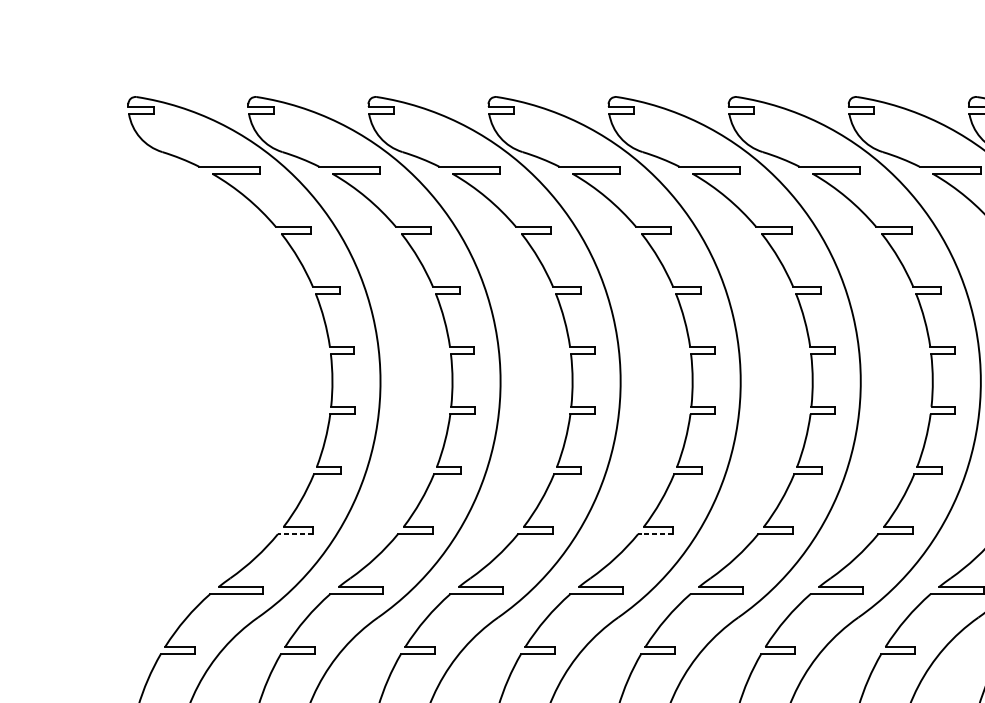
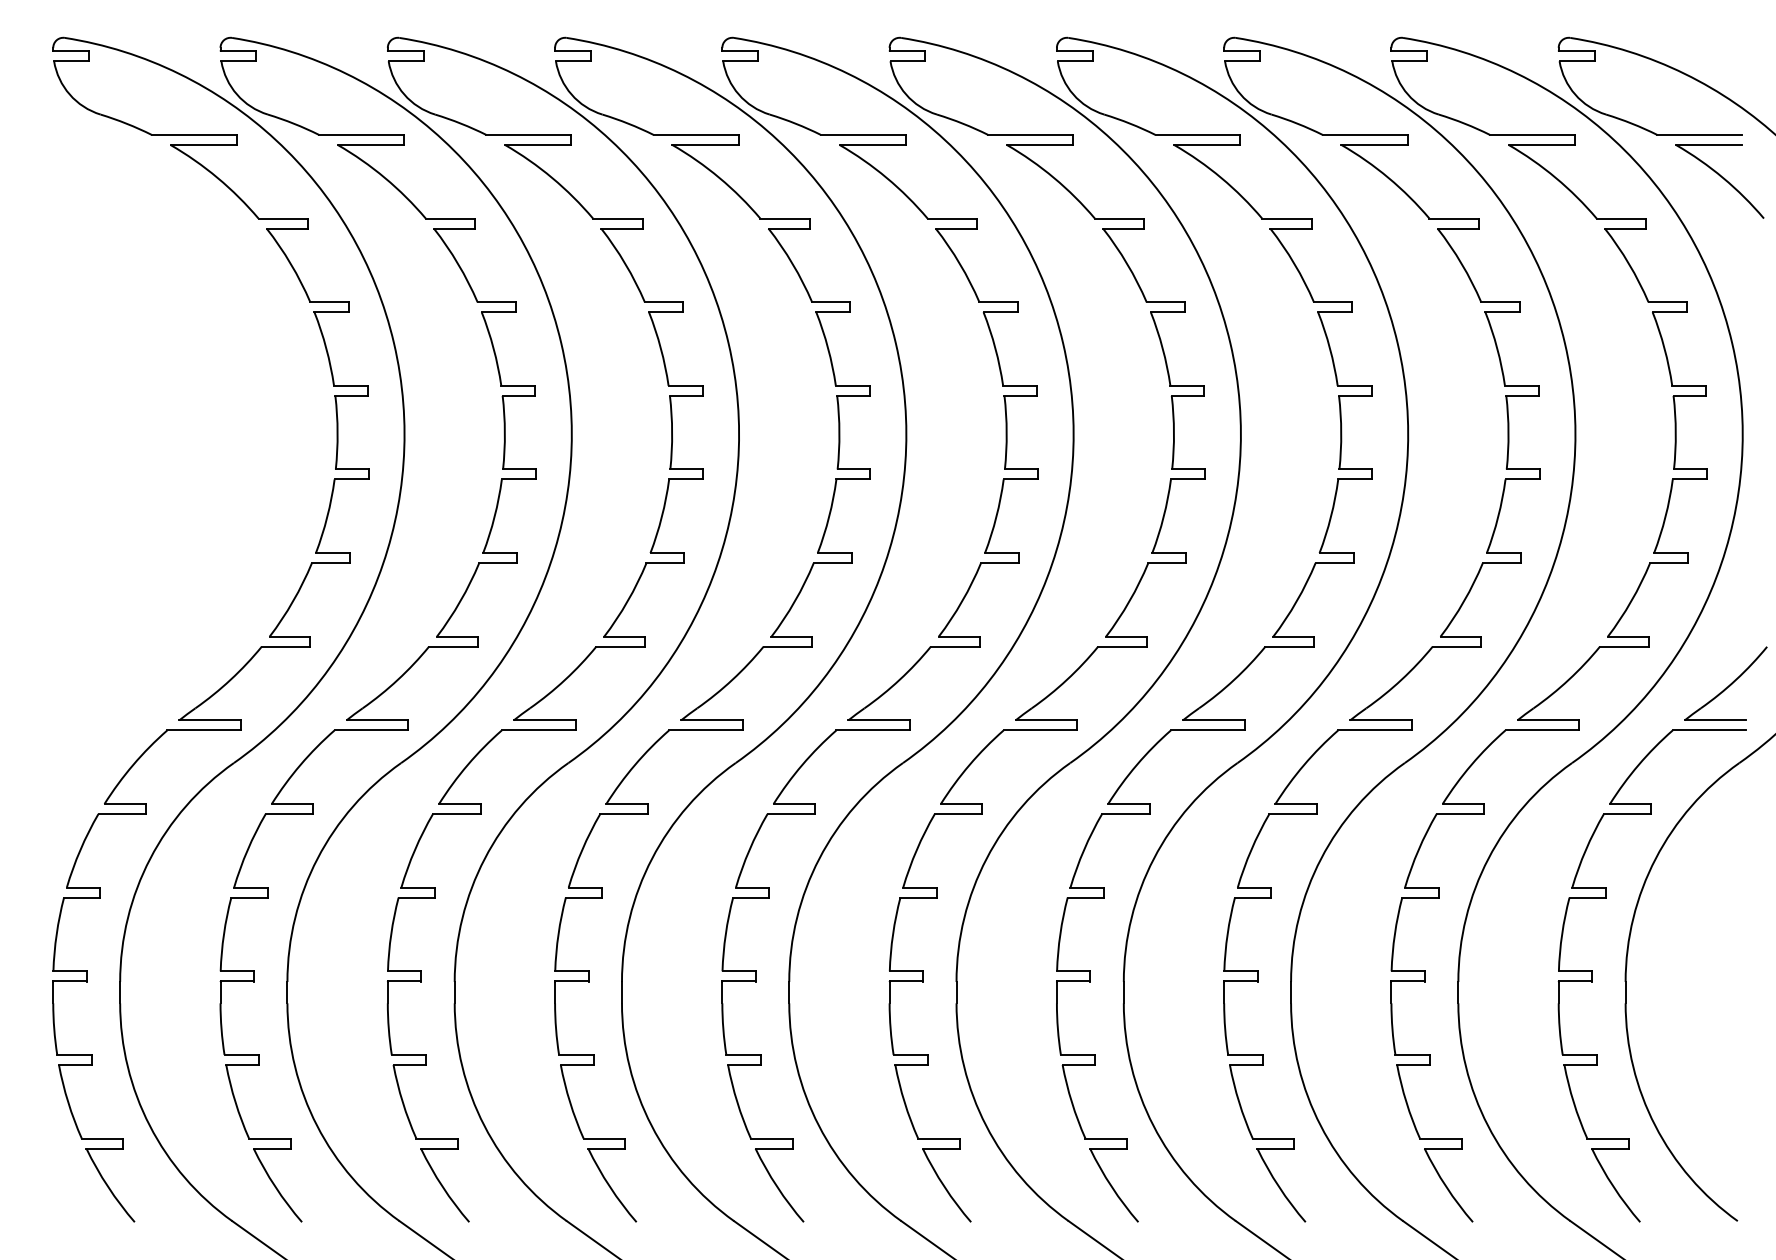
line: (295, 533) -> (285, 646), dashed -> solid
line: (655, 533) -> (787, 646), dashed -> solid

